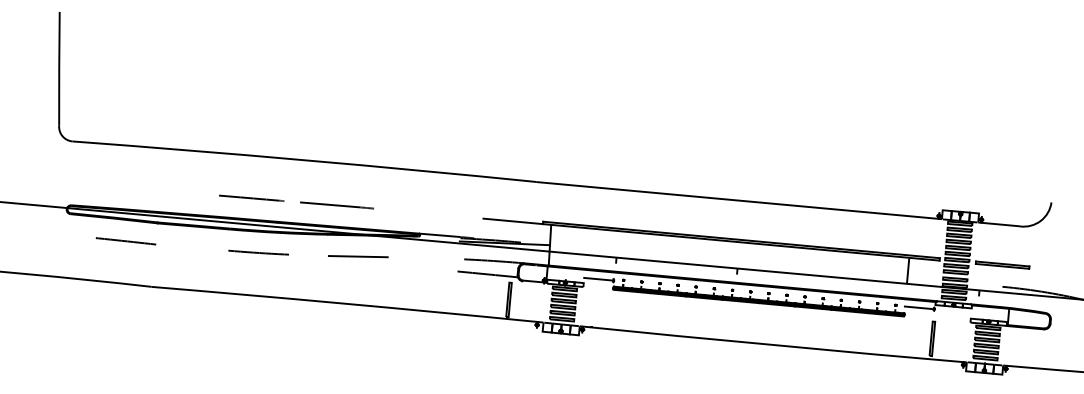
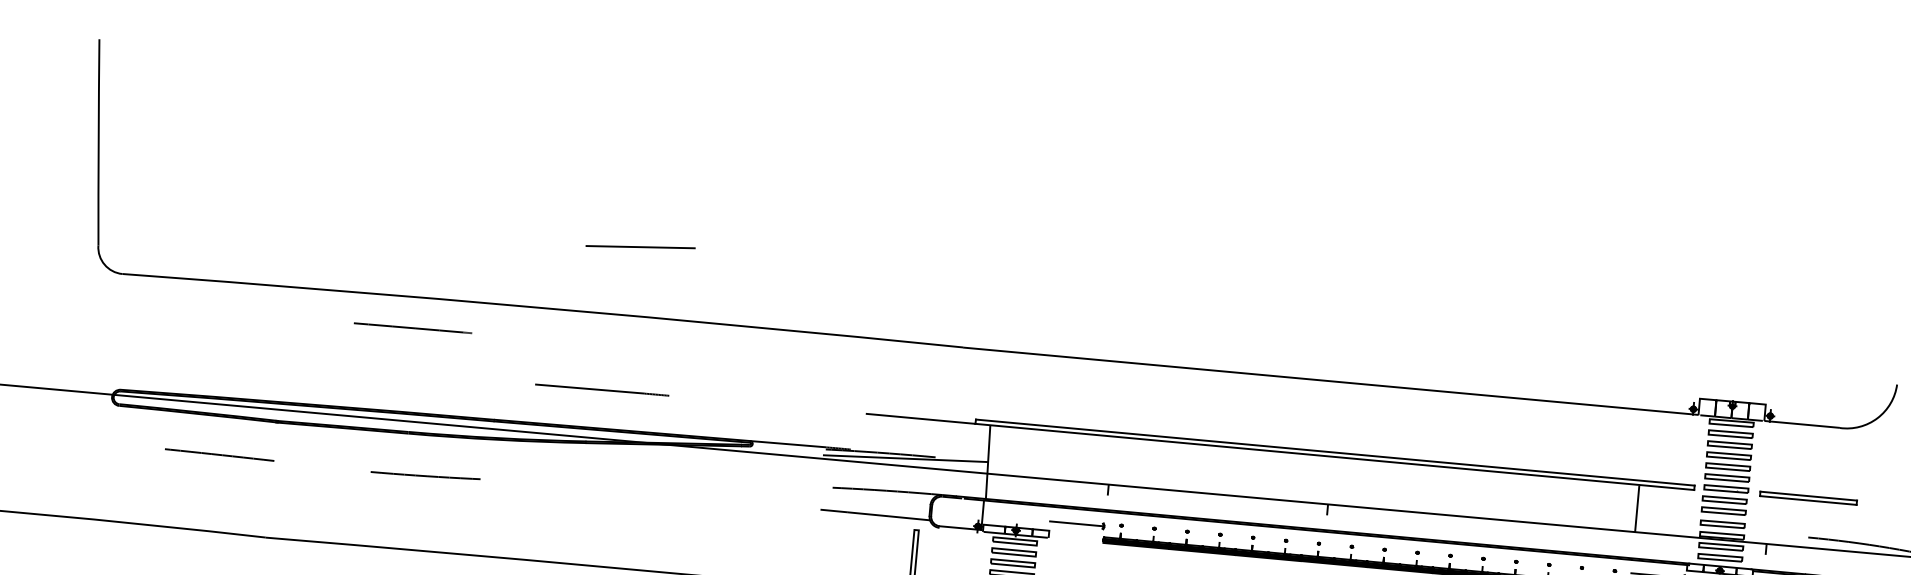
line: (251, 197) -> (412, 326), moved
line: (258, 252) -> (425, 475), moved
line: (358, 256) -> (640, 246), moved

